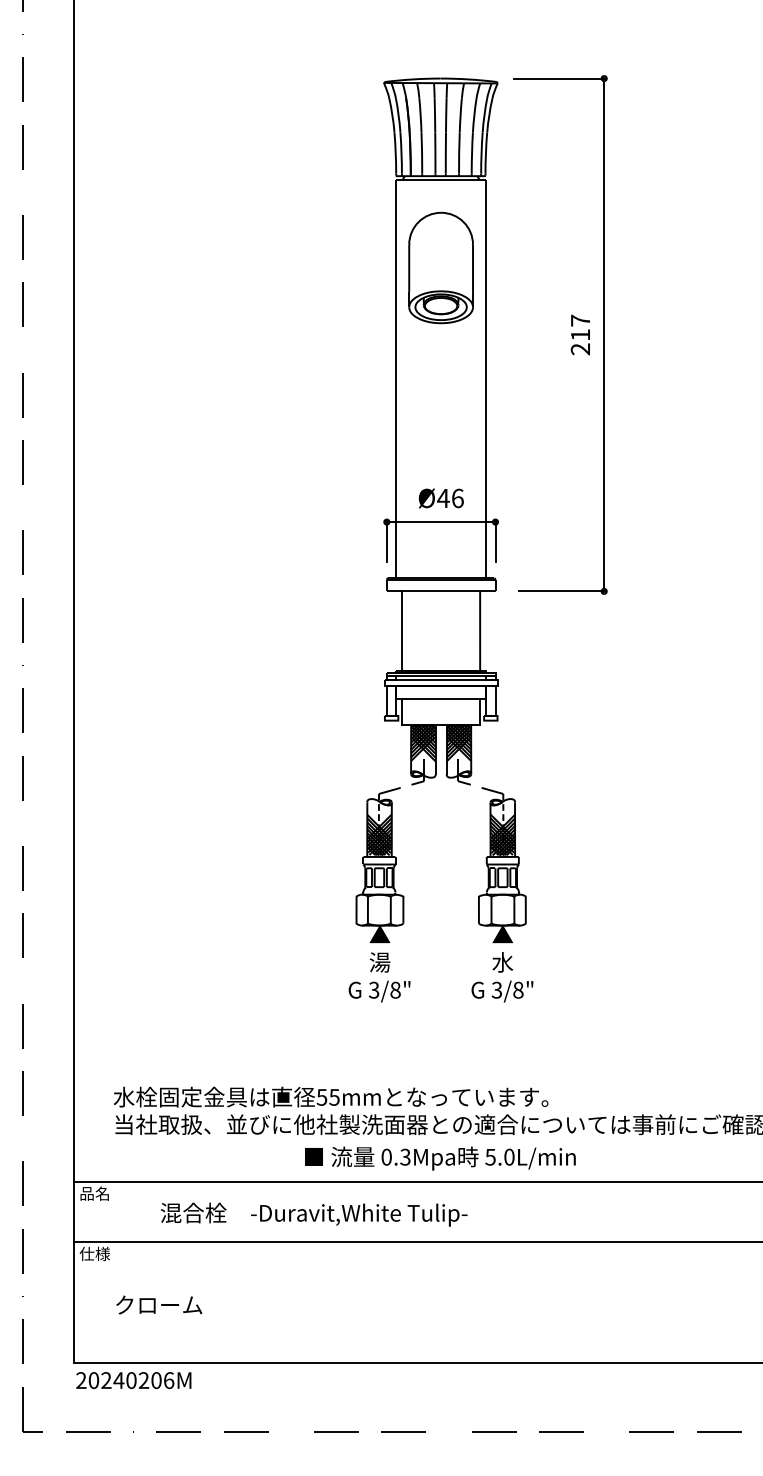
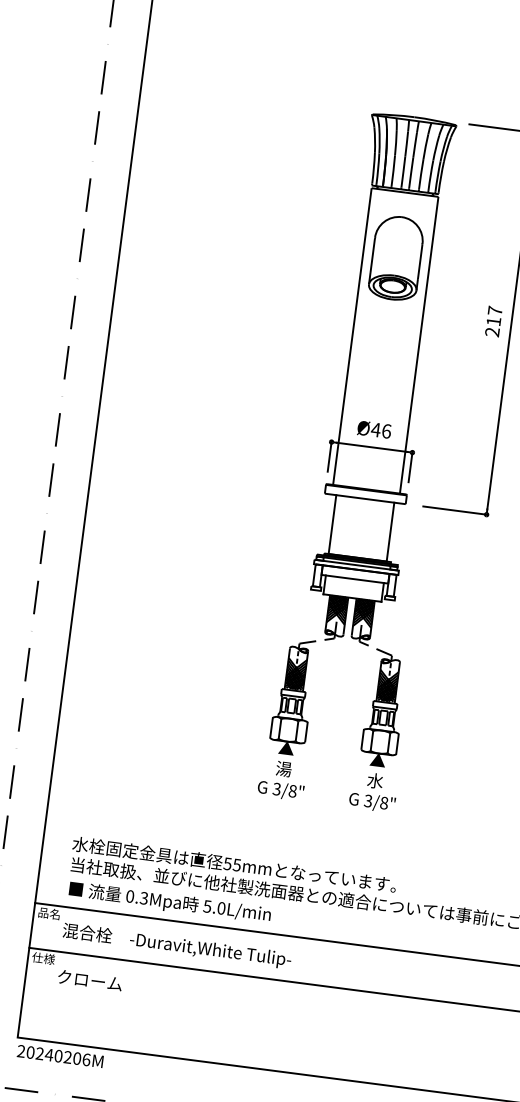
text: (440, 1158) -> (170, 902), moved
text: (314, 1214) -> (177, 945), moved
text: (159, 1304) -> (90, 980), moved

